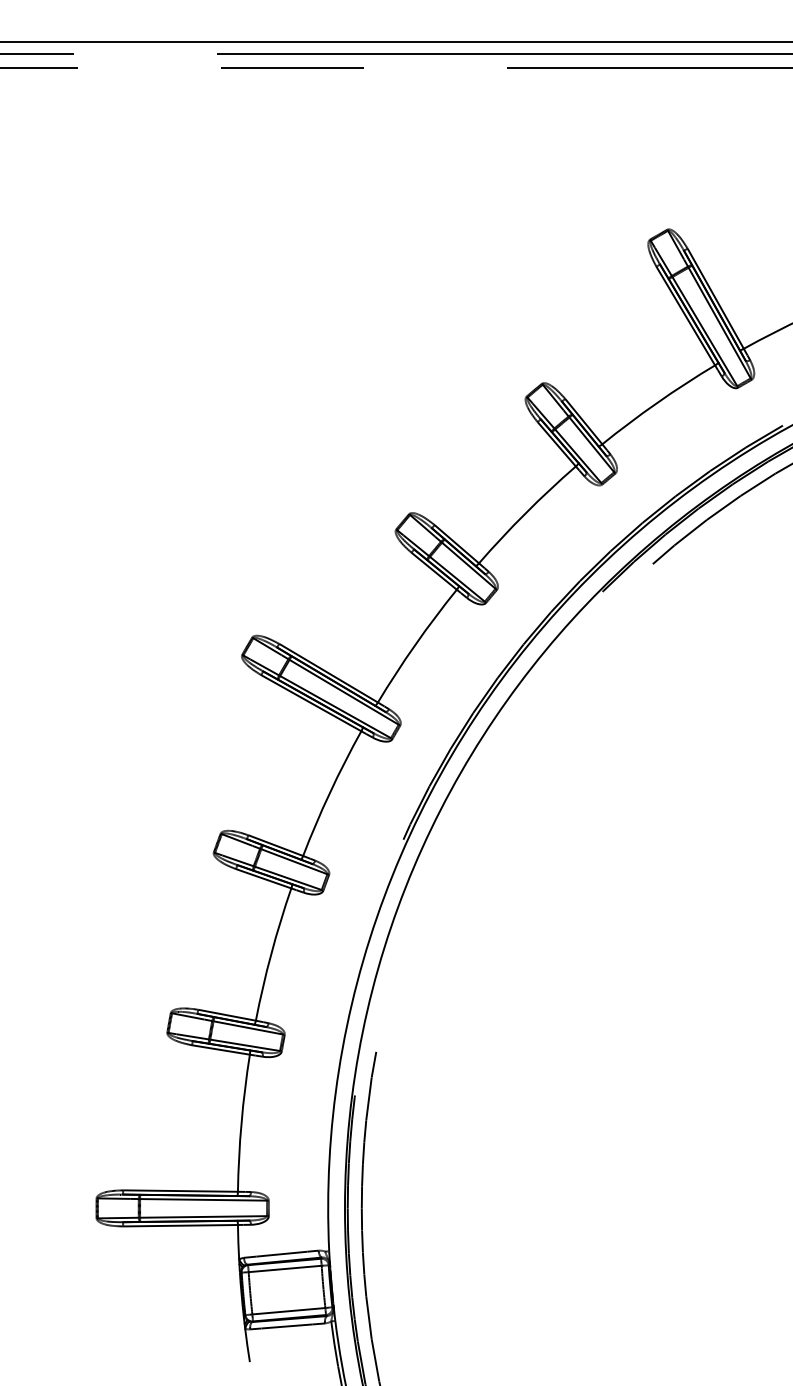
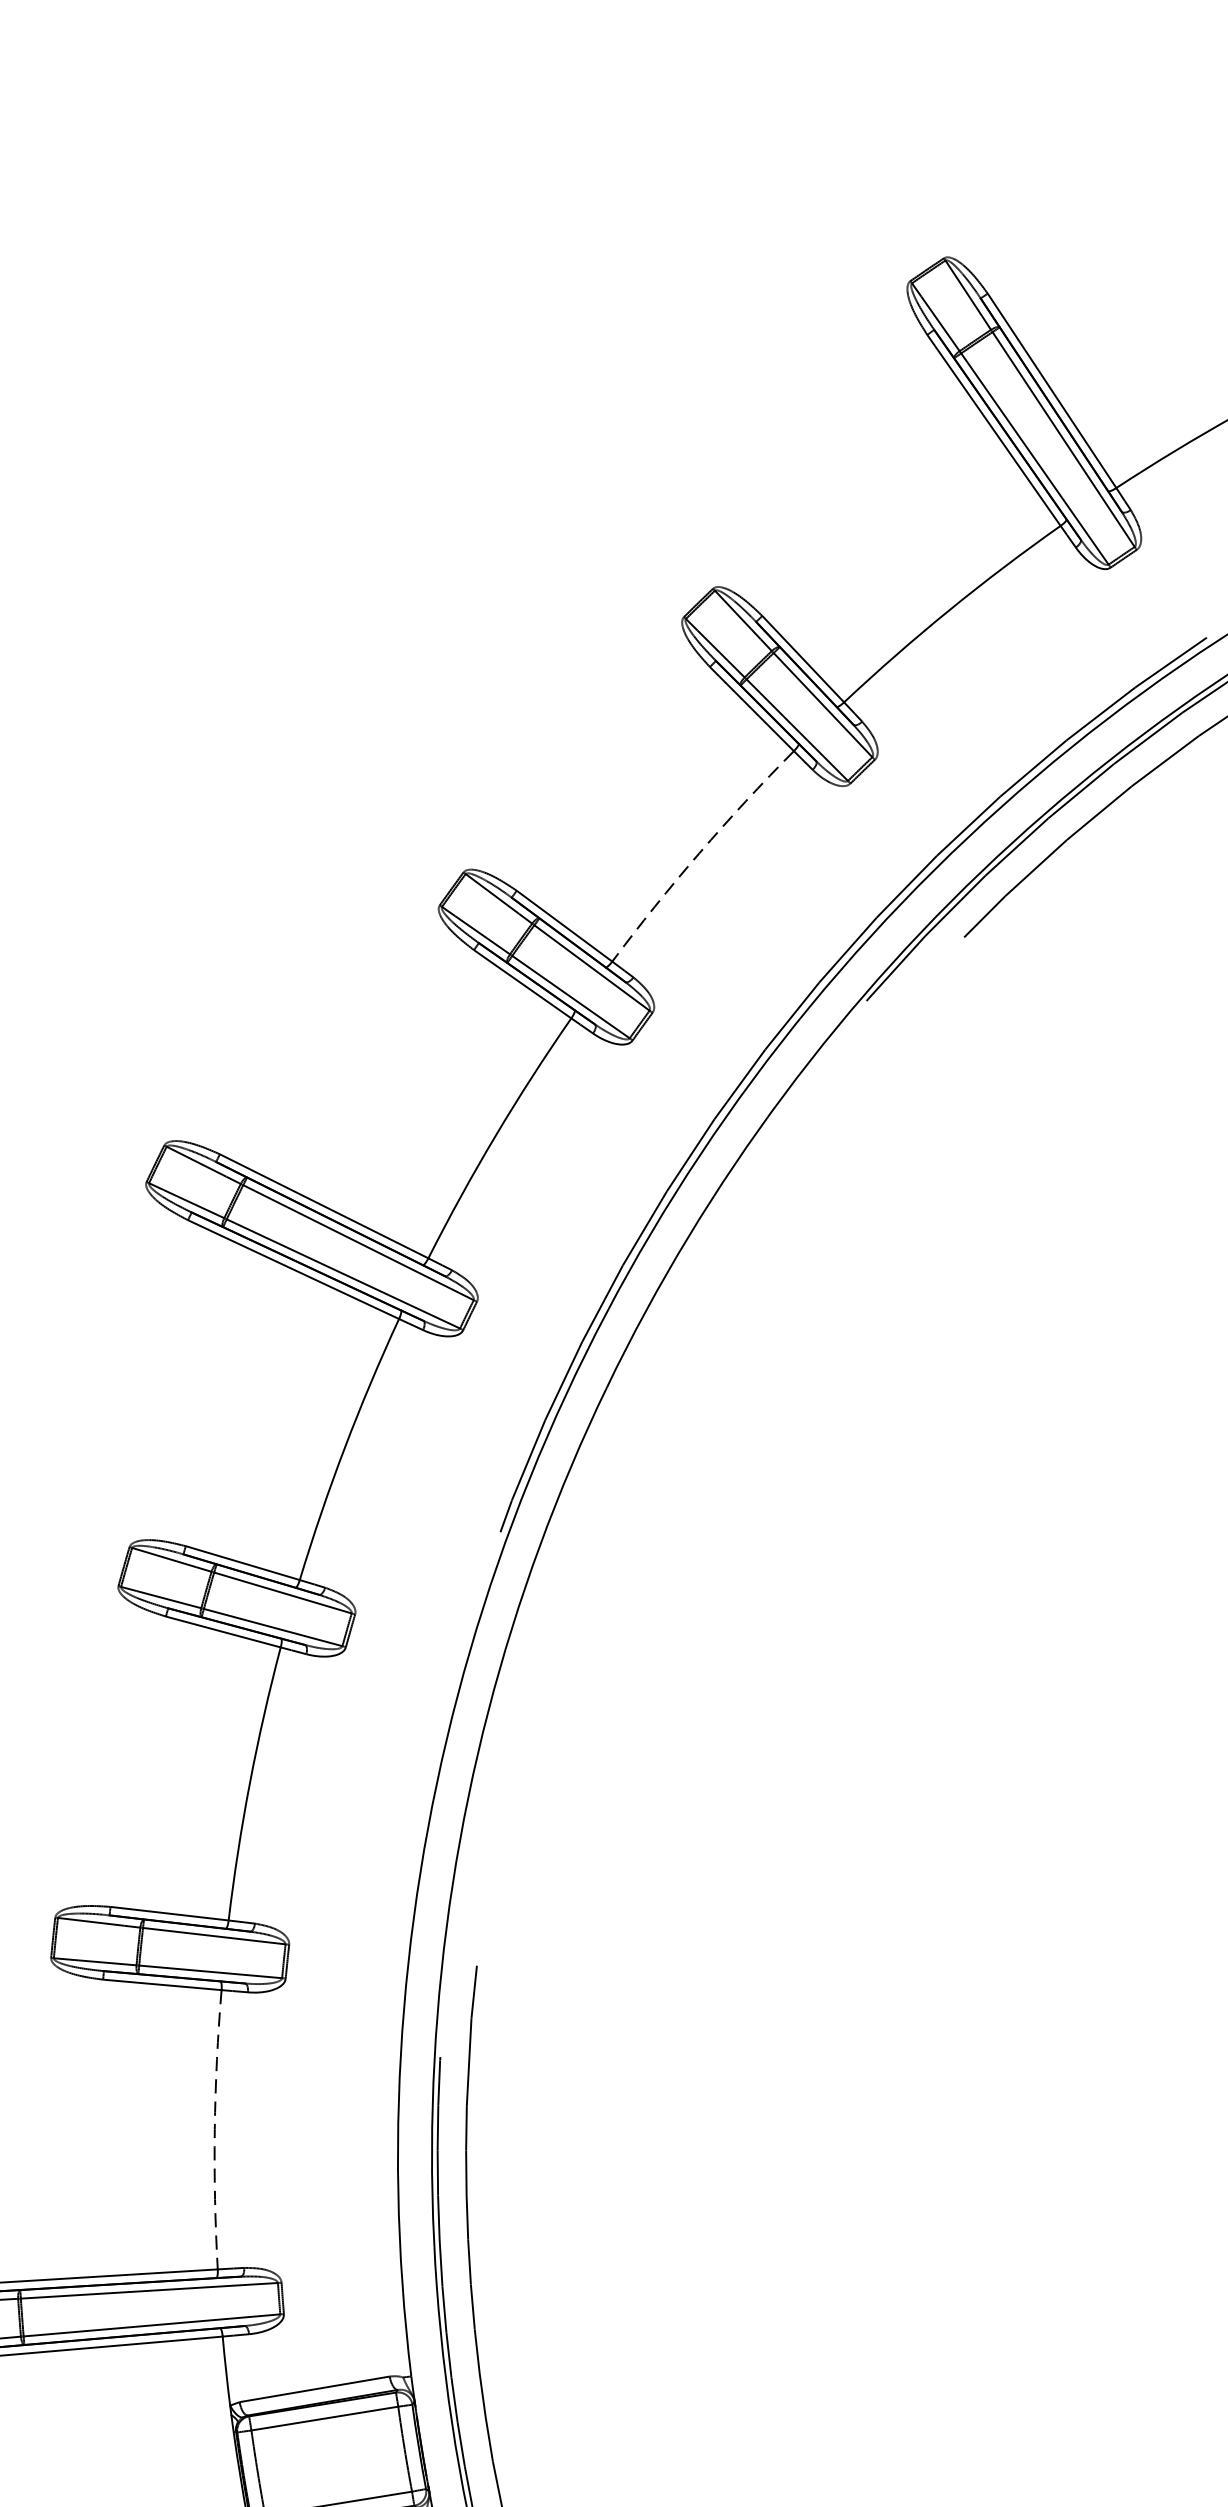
arc: (525, 513) -> (698, 853), solid -> dashed
arc: (241, 1123) -> (214, 2130), solid -> dashed

